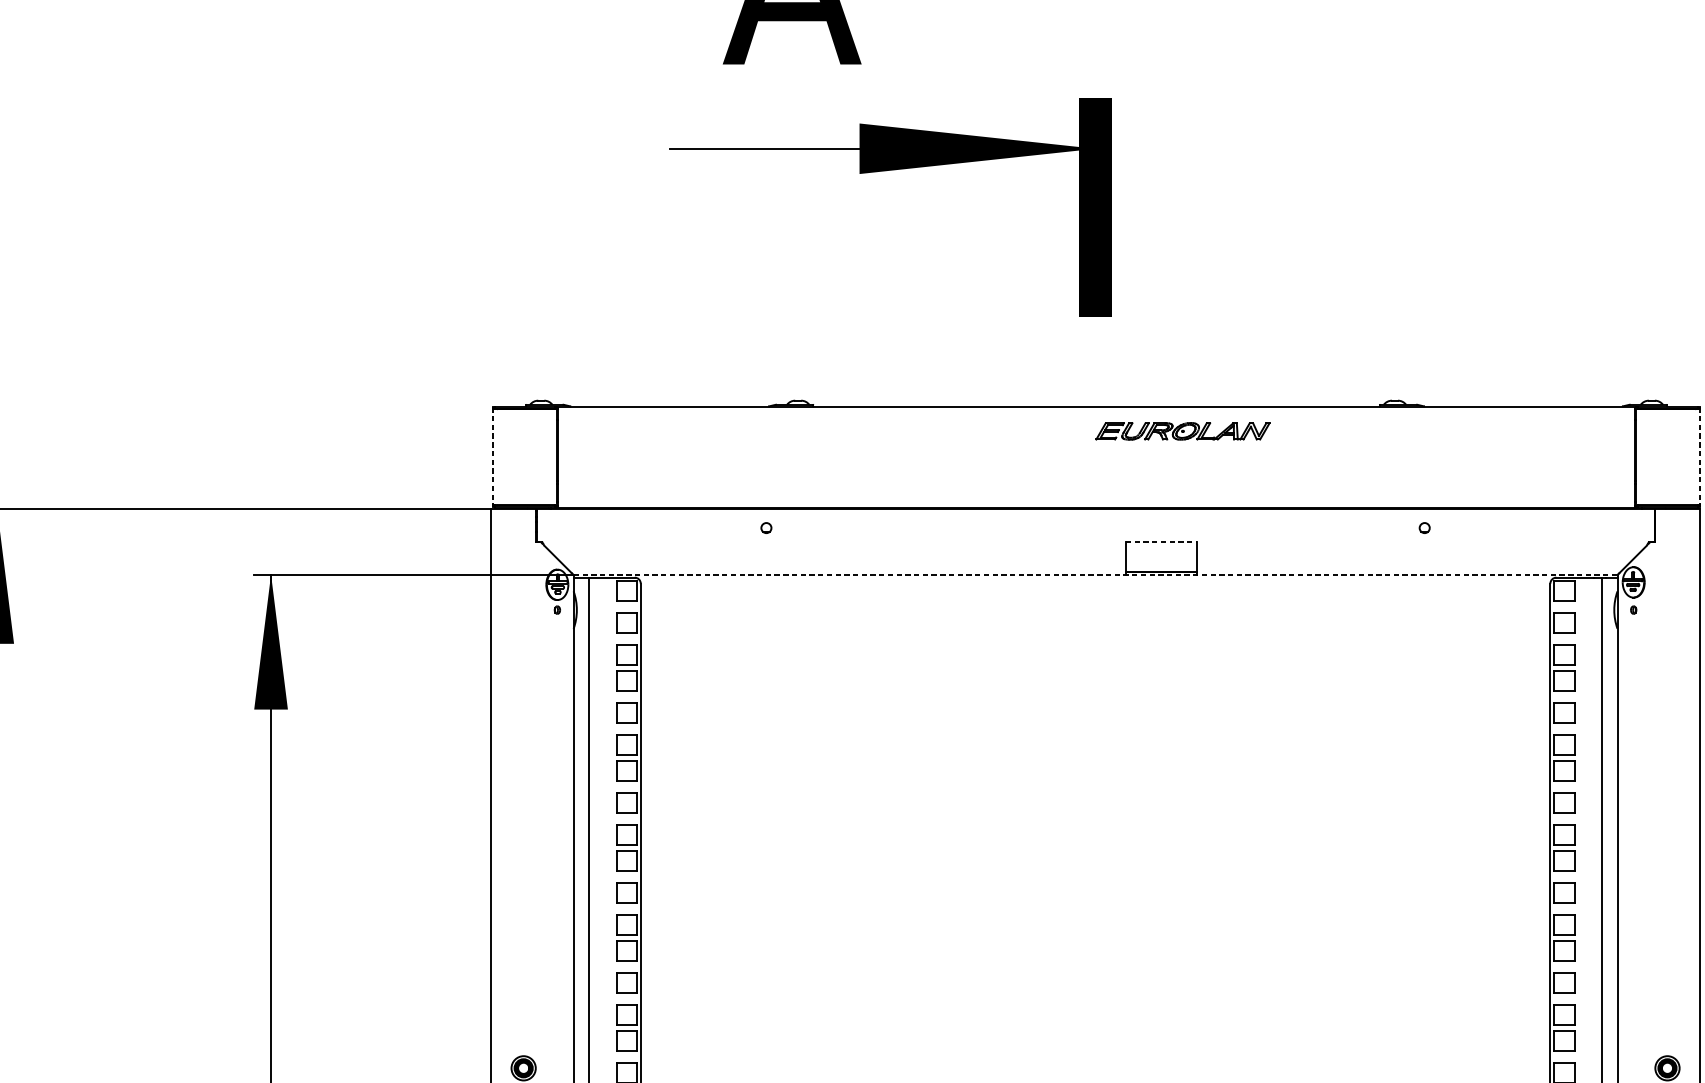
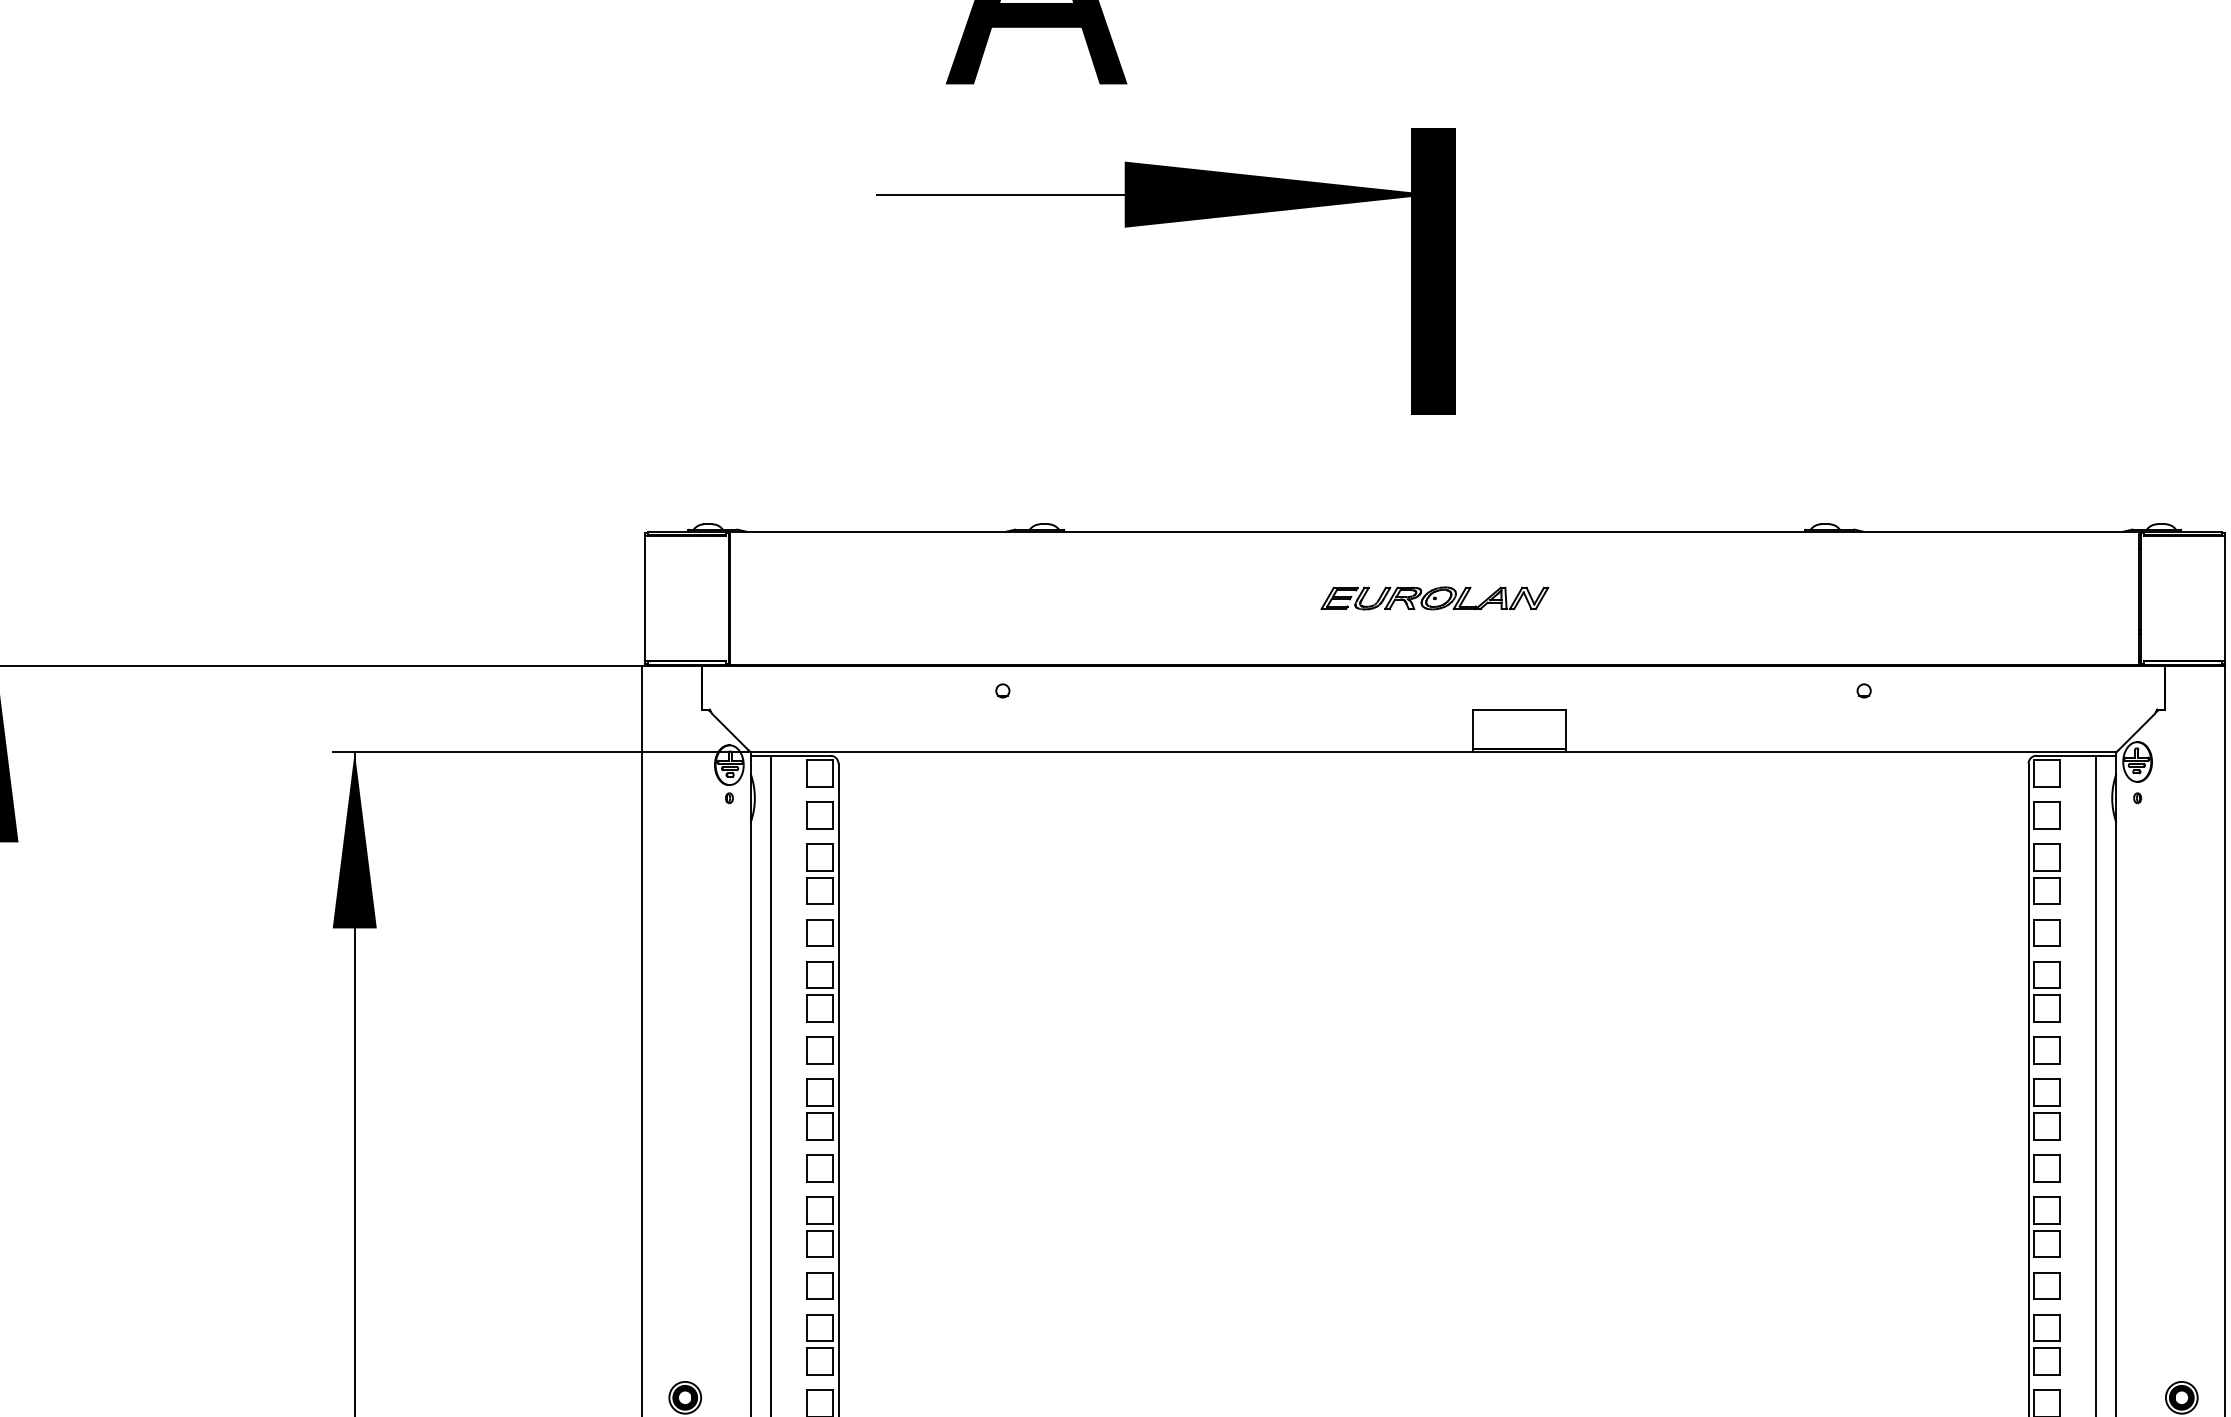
part: (1182, 431) -> (1434, 598), moved
line: (492, 457) -> (644, 598), dashed -> solid
line: (1700, 457) -> (2224, 598), dashed -> solid
line: (1162, 542) -> (1520, 709), dashed -> solid
line: (1095, 574) -> (1433, 751), dashed -> solid

